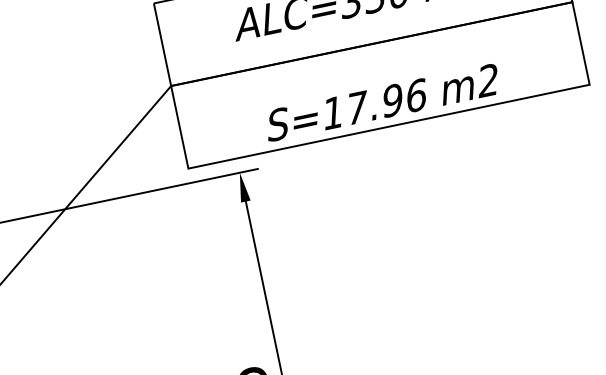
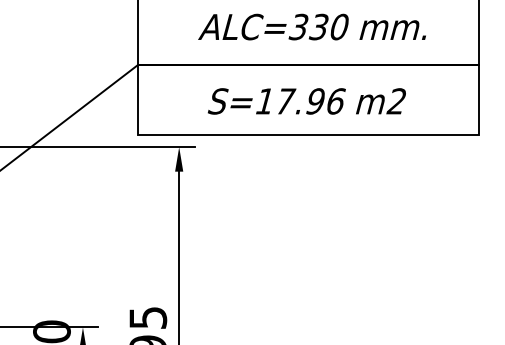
text: (381, 102) -> (306, 101), moved

